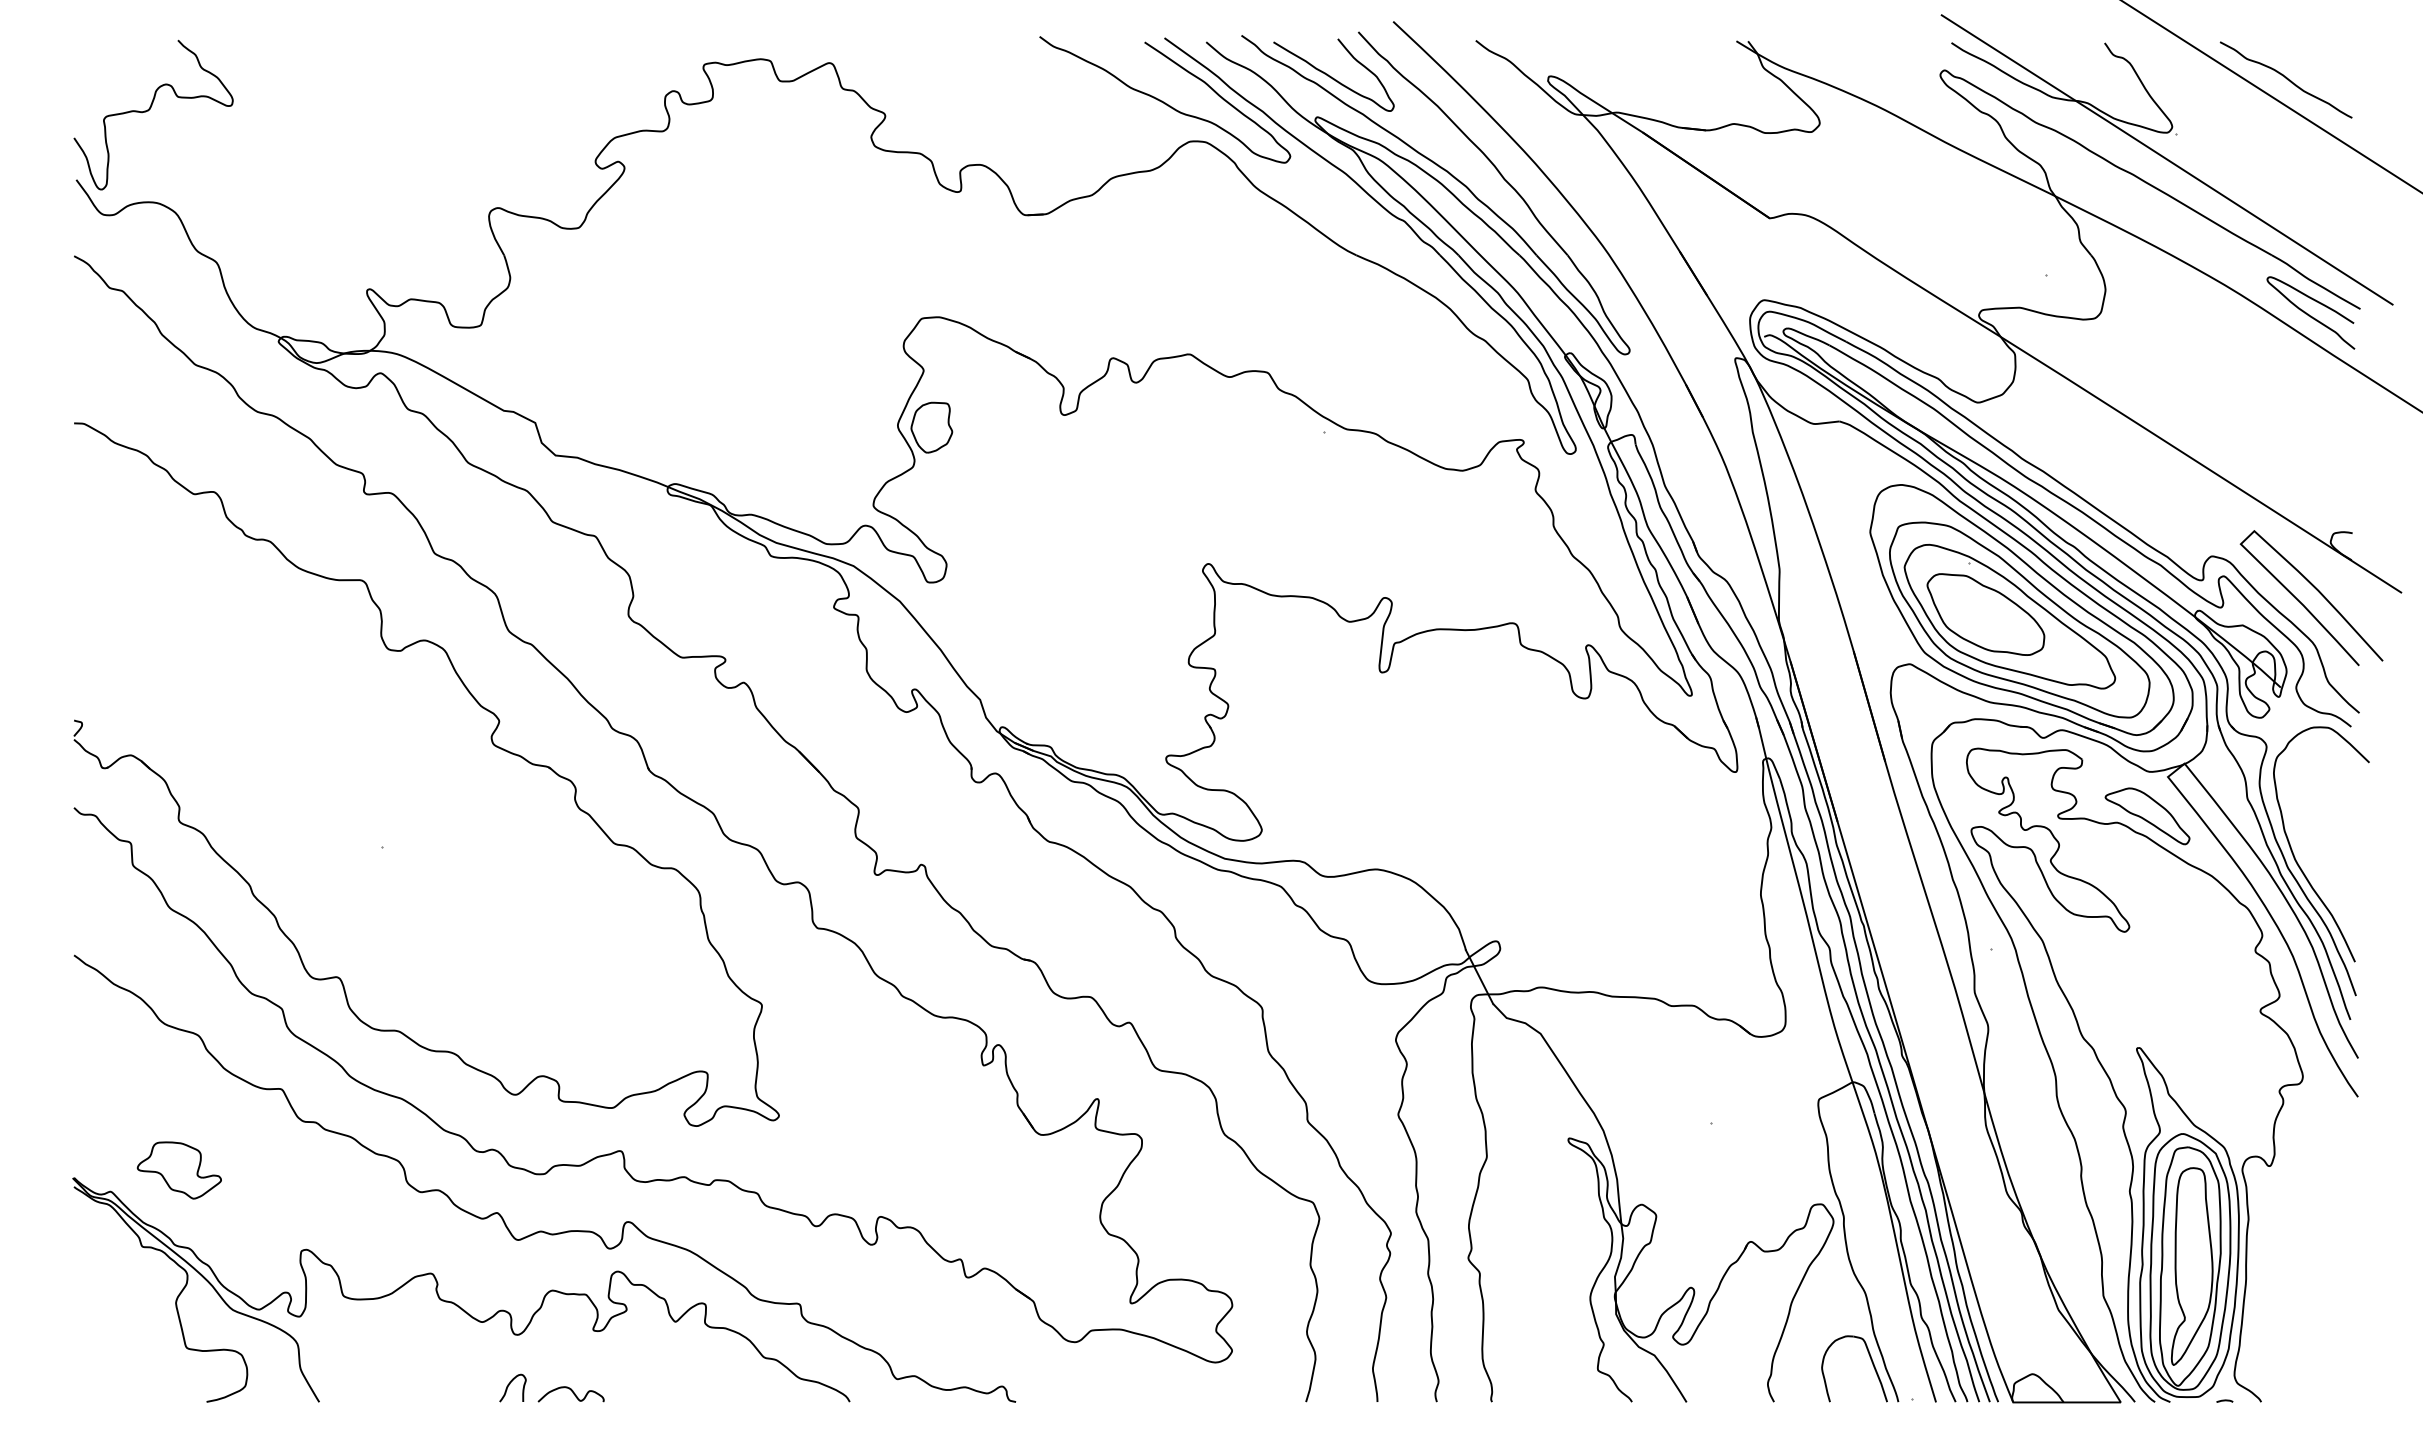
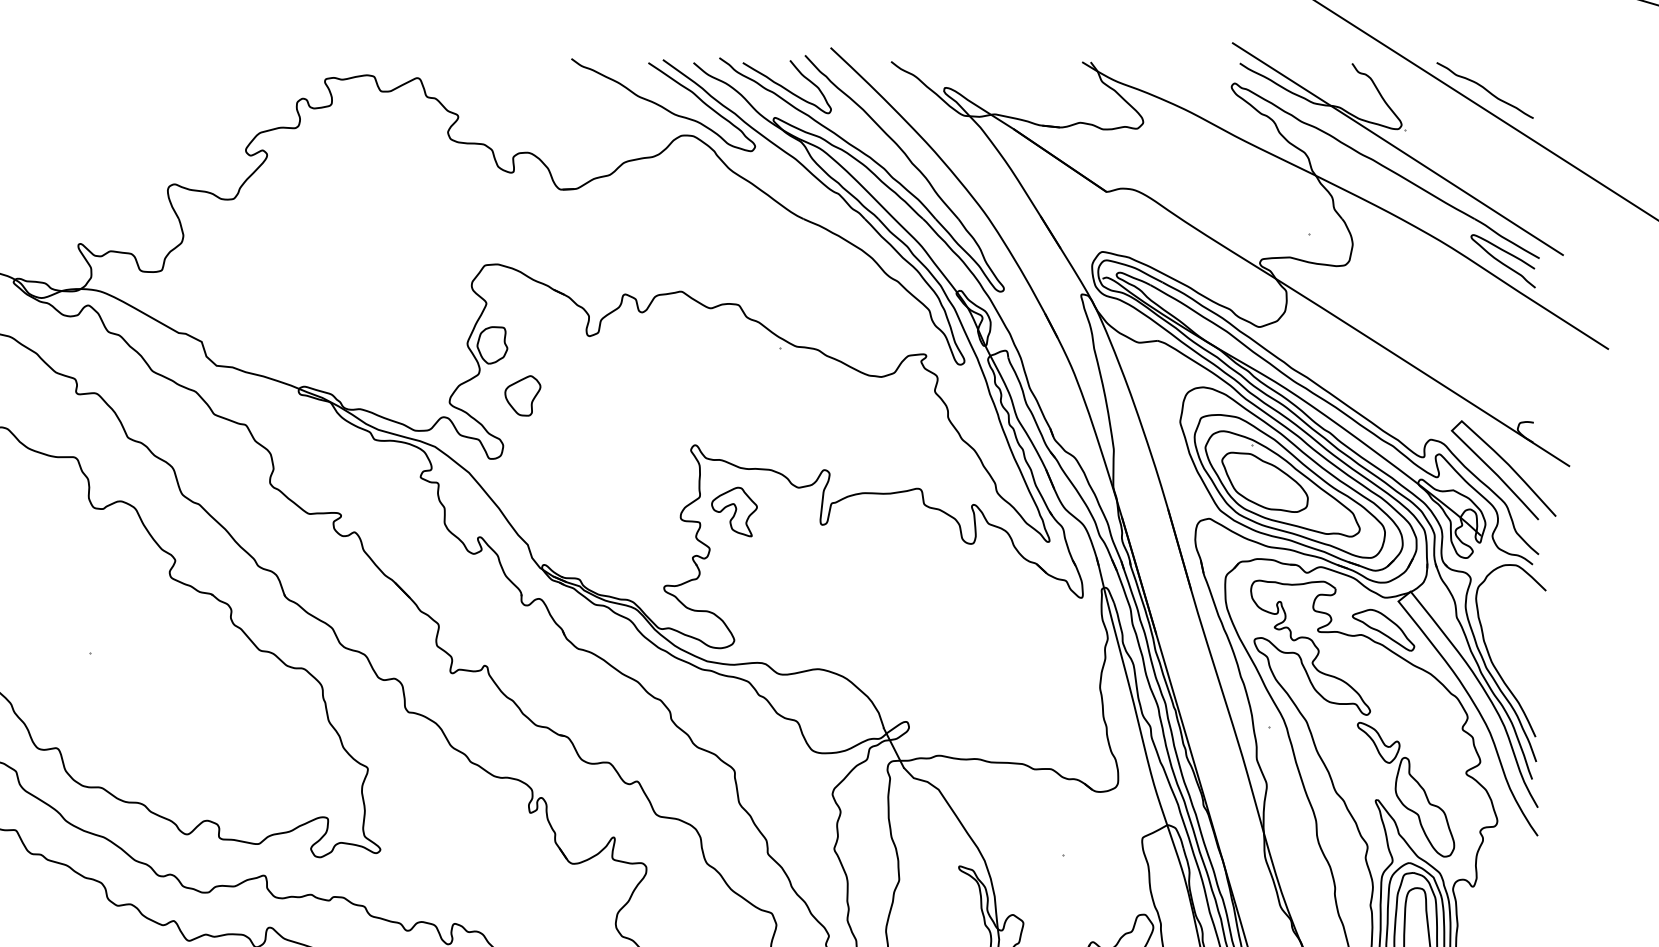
part: (973, 496) -> (522, 395), added
part: (1261, 655) -> (734, 512), added
part: (2177, 1033) -> (1405, 789), added

